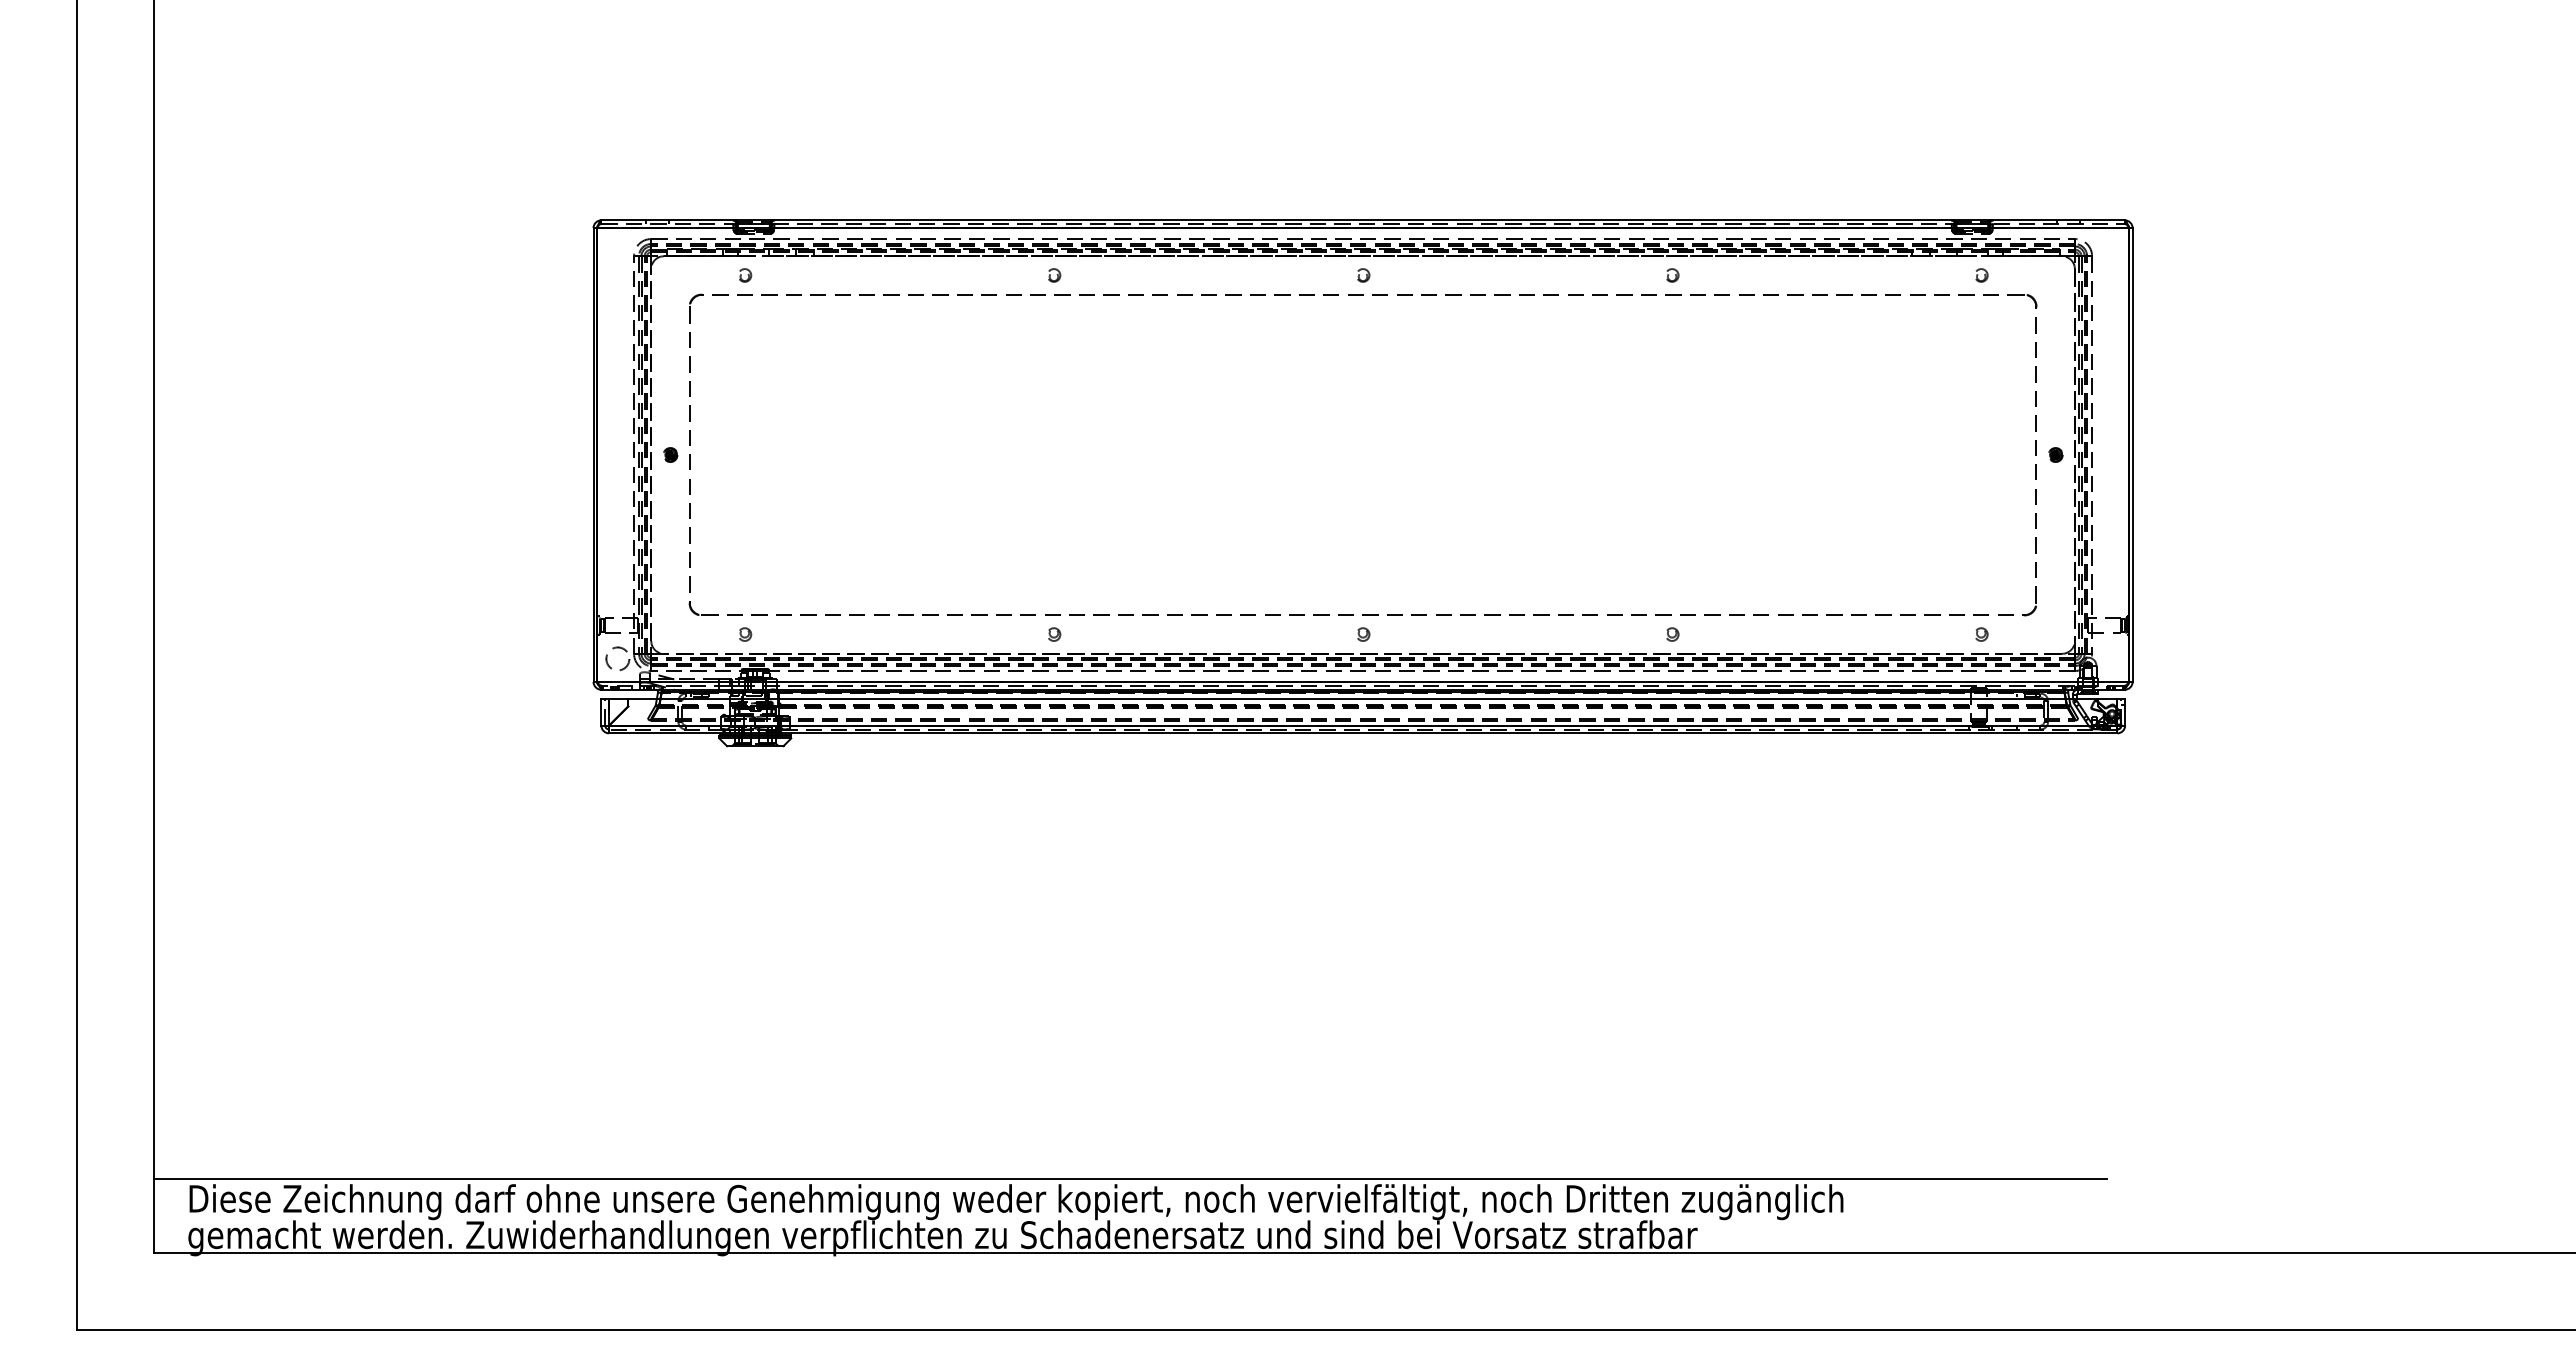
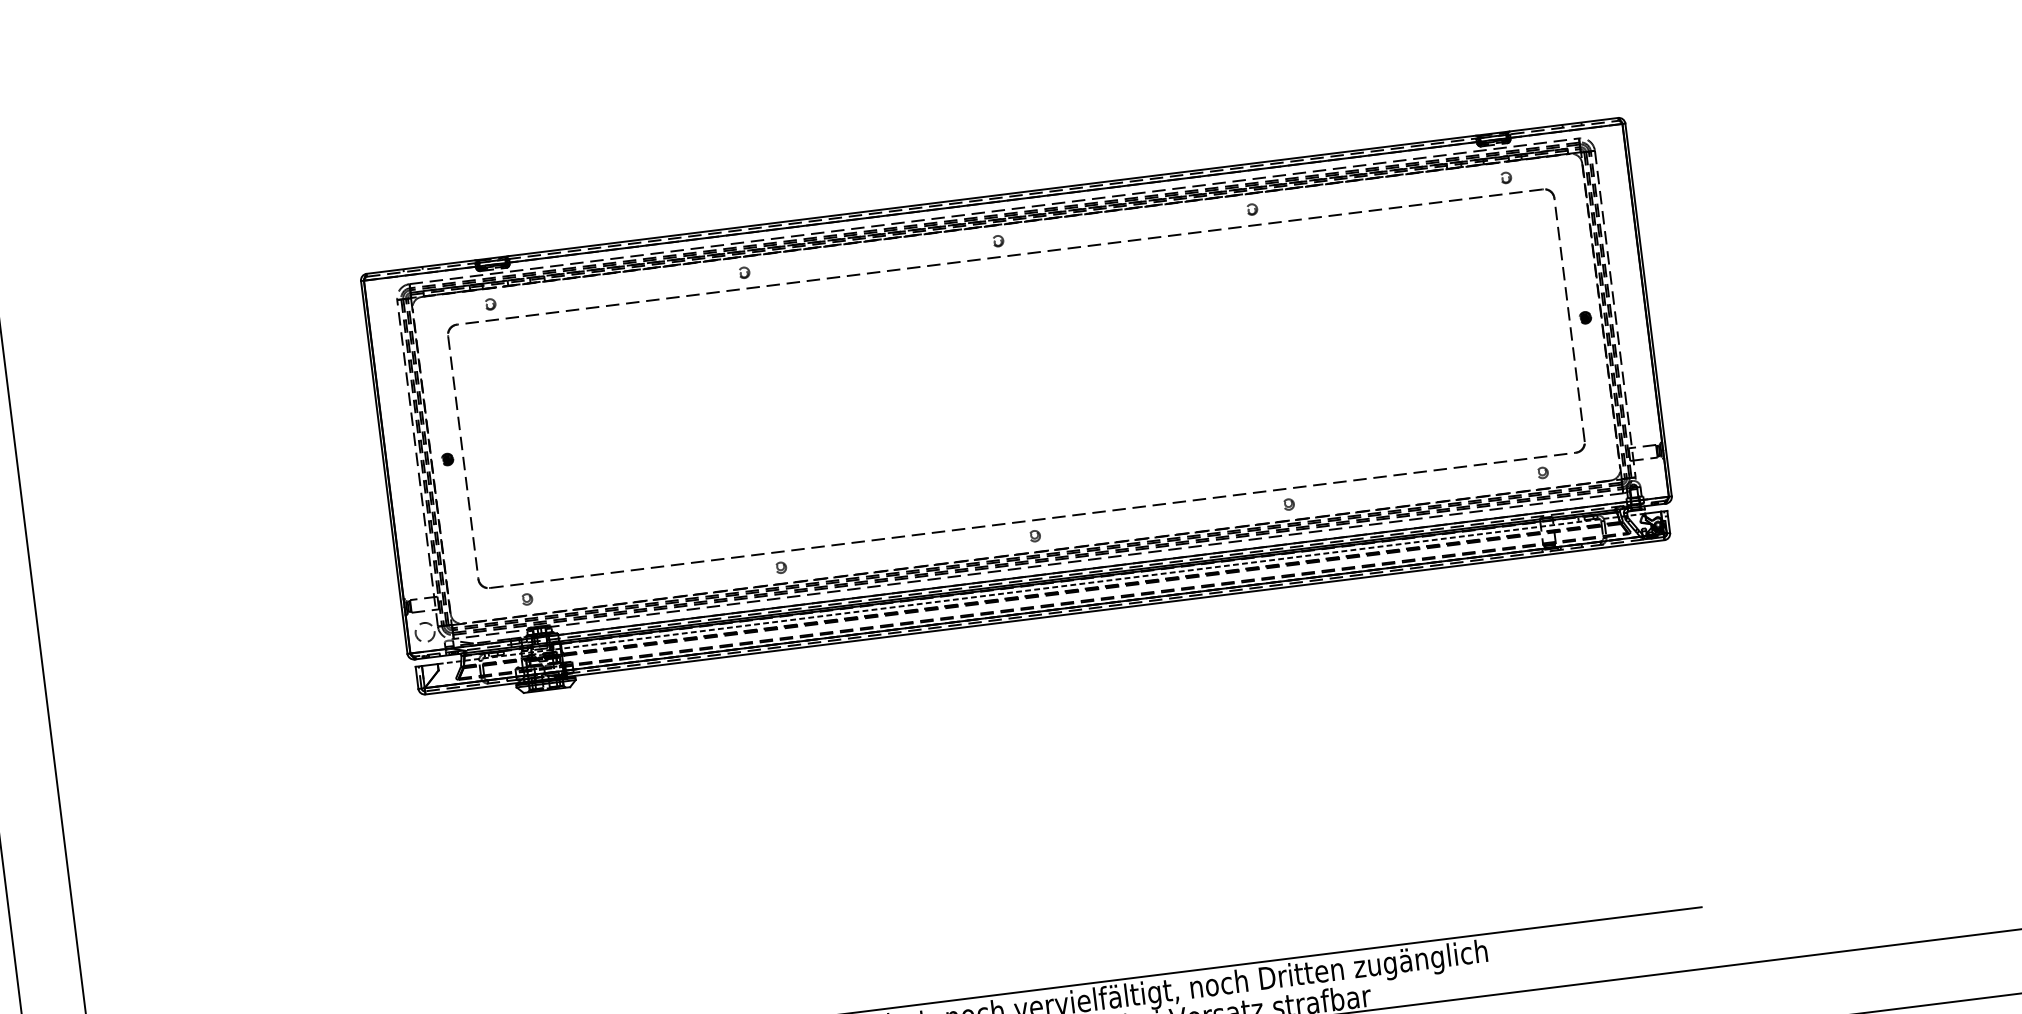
line: (1363, 698) -> (1041, 588), solid -> dashed

